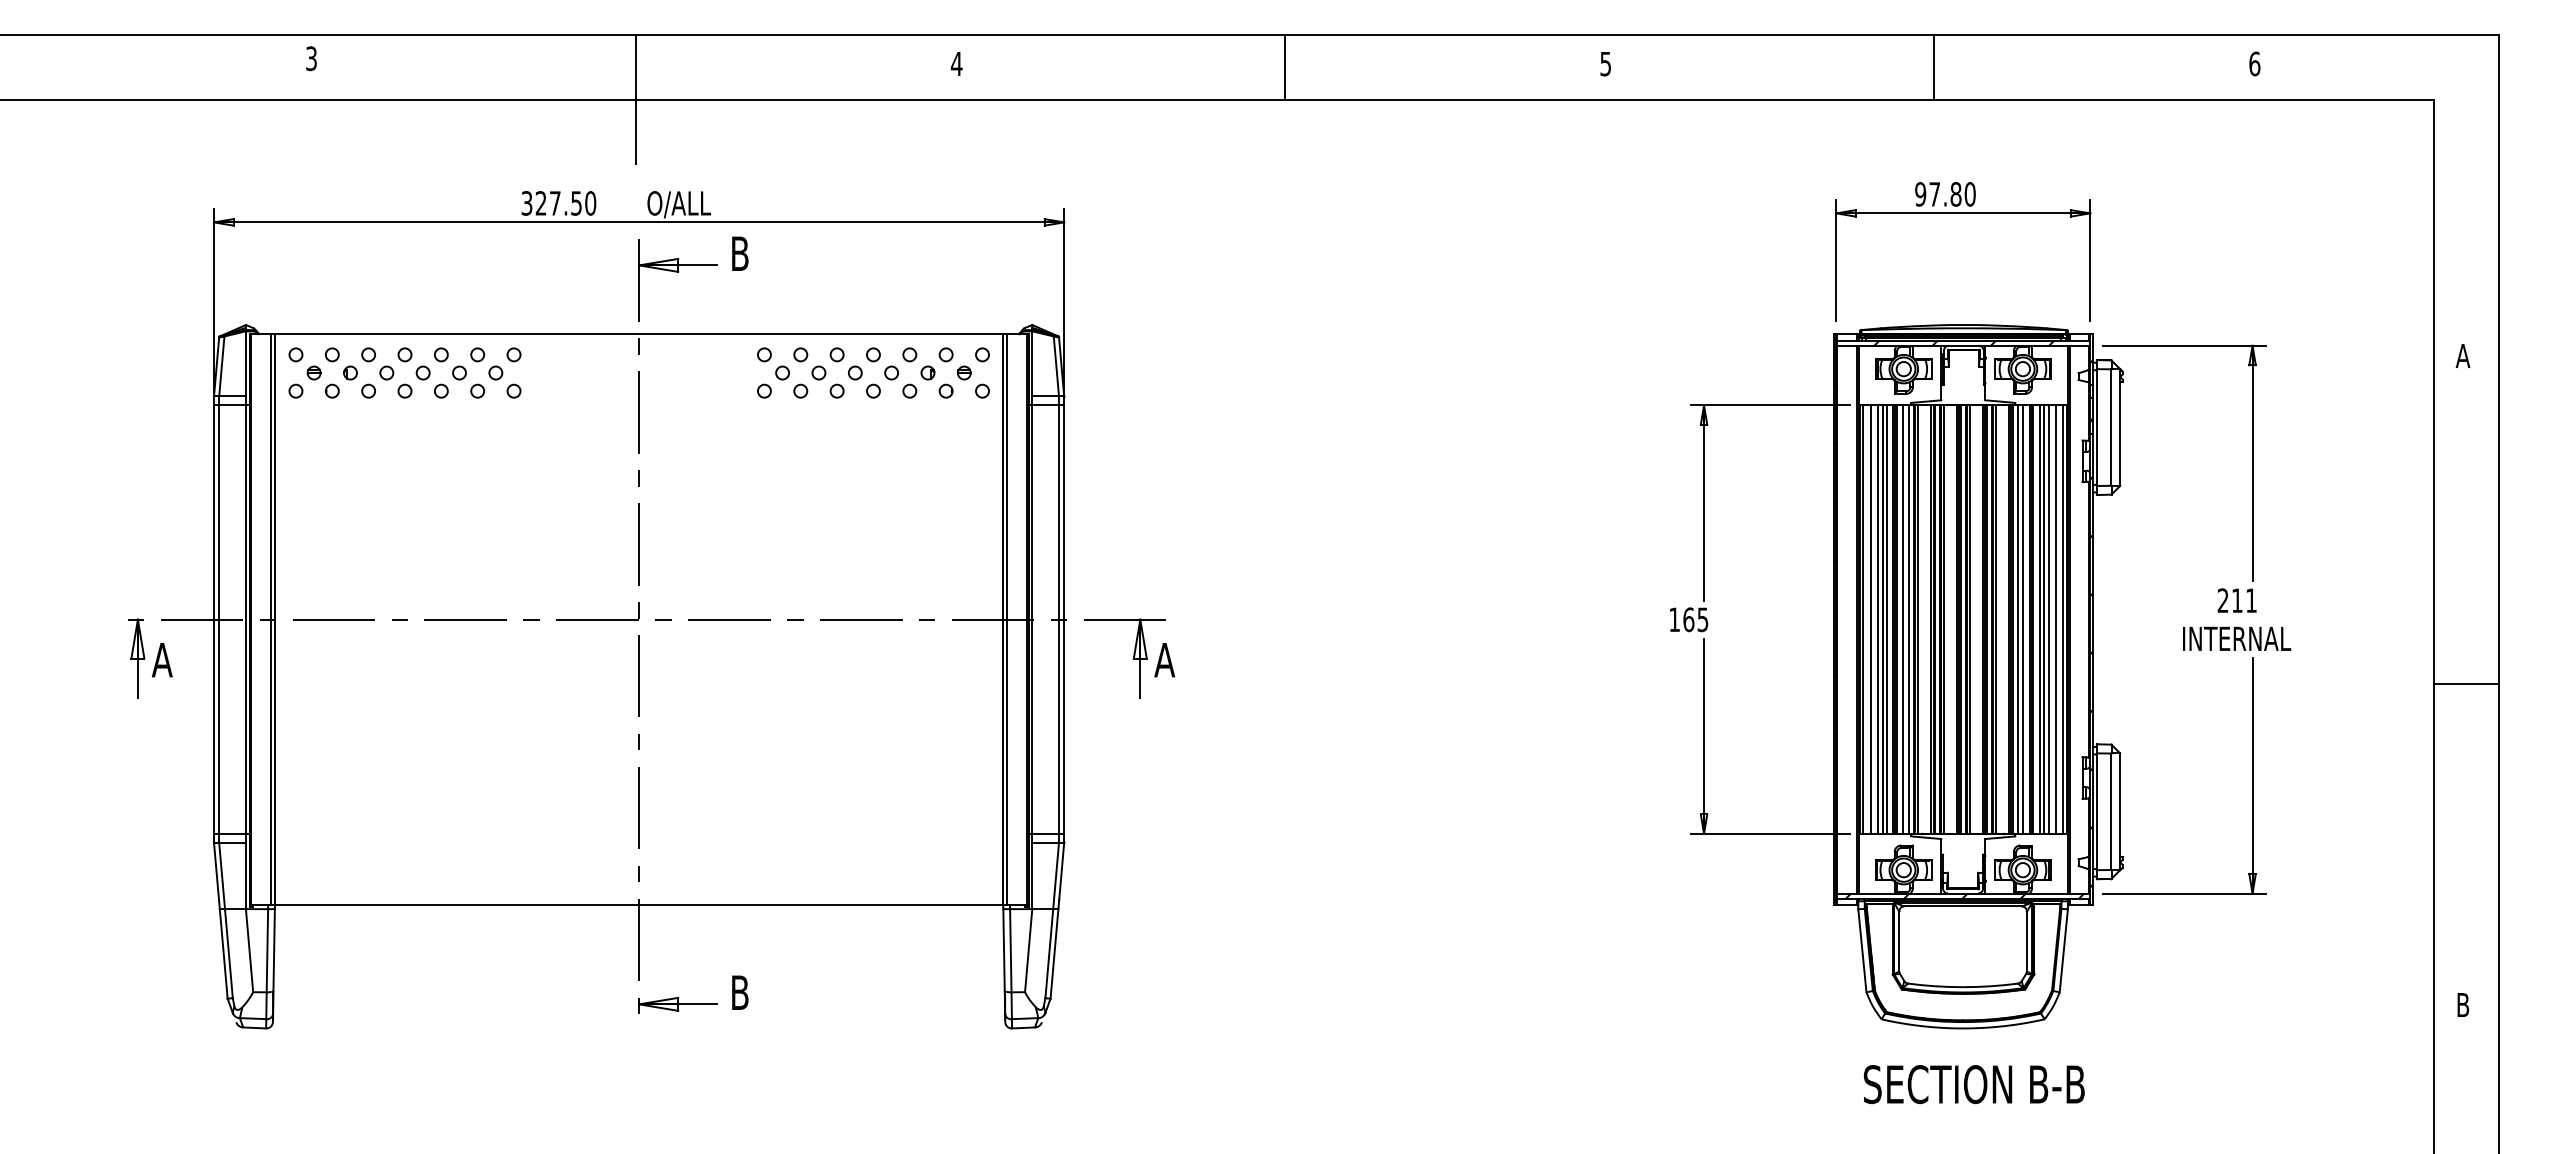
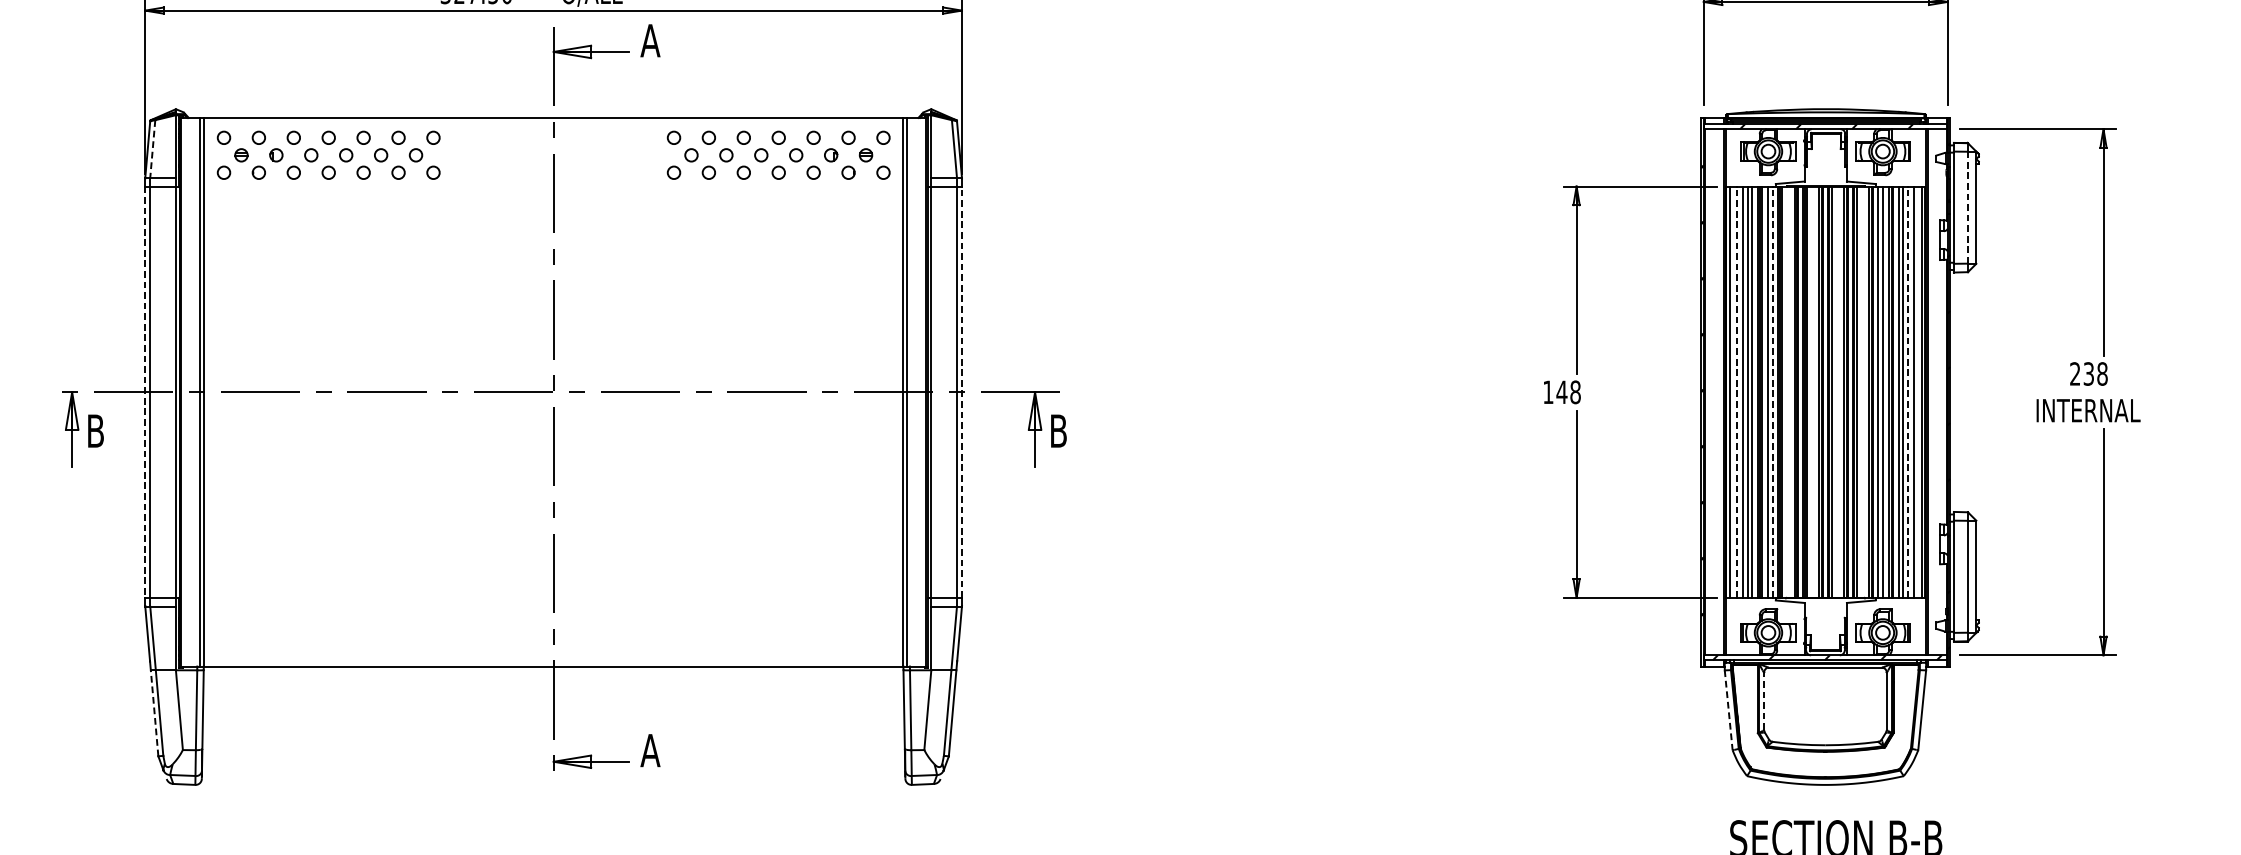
text: (739, 253) -> (650, 40), B -> A
line: (221, 366) -> (152, 149), solid -> dashed
line: (2111, 427) -> (1967, 207), solid -> dashed
text: (2244, 600) -> (2095, 373), 211 -> 238
line: (1064, 619) -> (962, 392), solid -> dashed
text: (1695, 619) -> (1568, 392), 165 -> 148
line: (1871, 619) -> (1737, 392), solid -> dashed
line: (1908, 619) -> (1772, 392), solid -> dashed
line: (2049, 619) -> (1908, 392), solid -> dashed
line: (214, 620) -> (145, 393), solid -> dashed
text: (162, 660) -> (95, 431), A -> B
text: (1164, 660) -> (1058, 431), A -> B
line: (1899, 941) -> (1764, 701), solid -> dashed
line: (1862, 950) -> (1728, 710), solid -> dashed
line: (223, 953) -> (154, 712), solid -> dashed
text: (739, 992) -> (650, 750), B -> A

